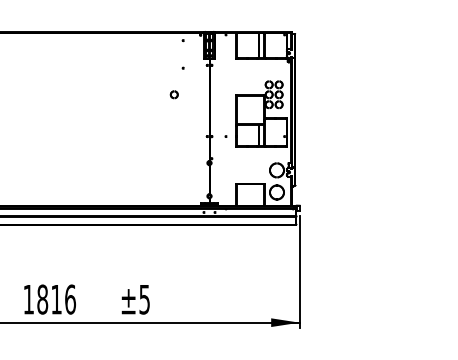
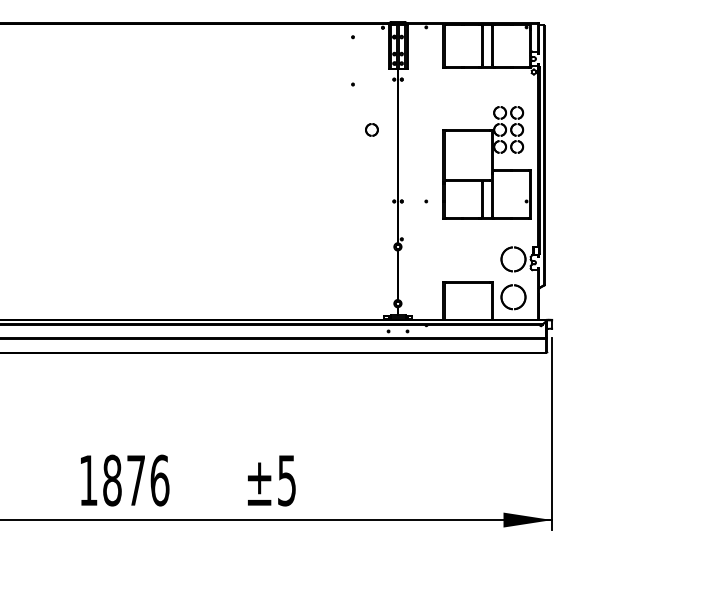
part: (173, 94) -> (370, 129), moved
text: (56, 299) -> (136, 480), 1816 -> 1876

